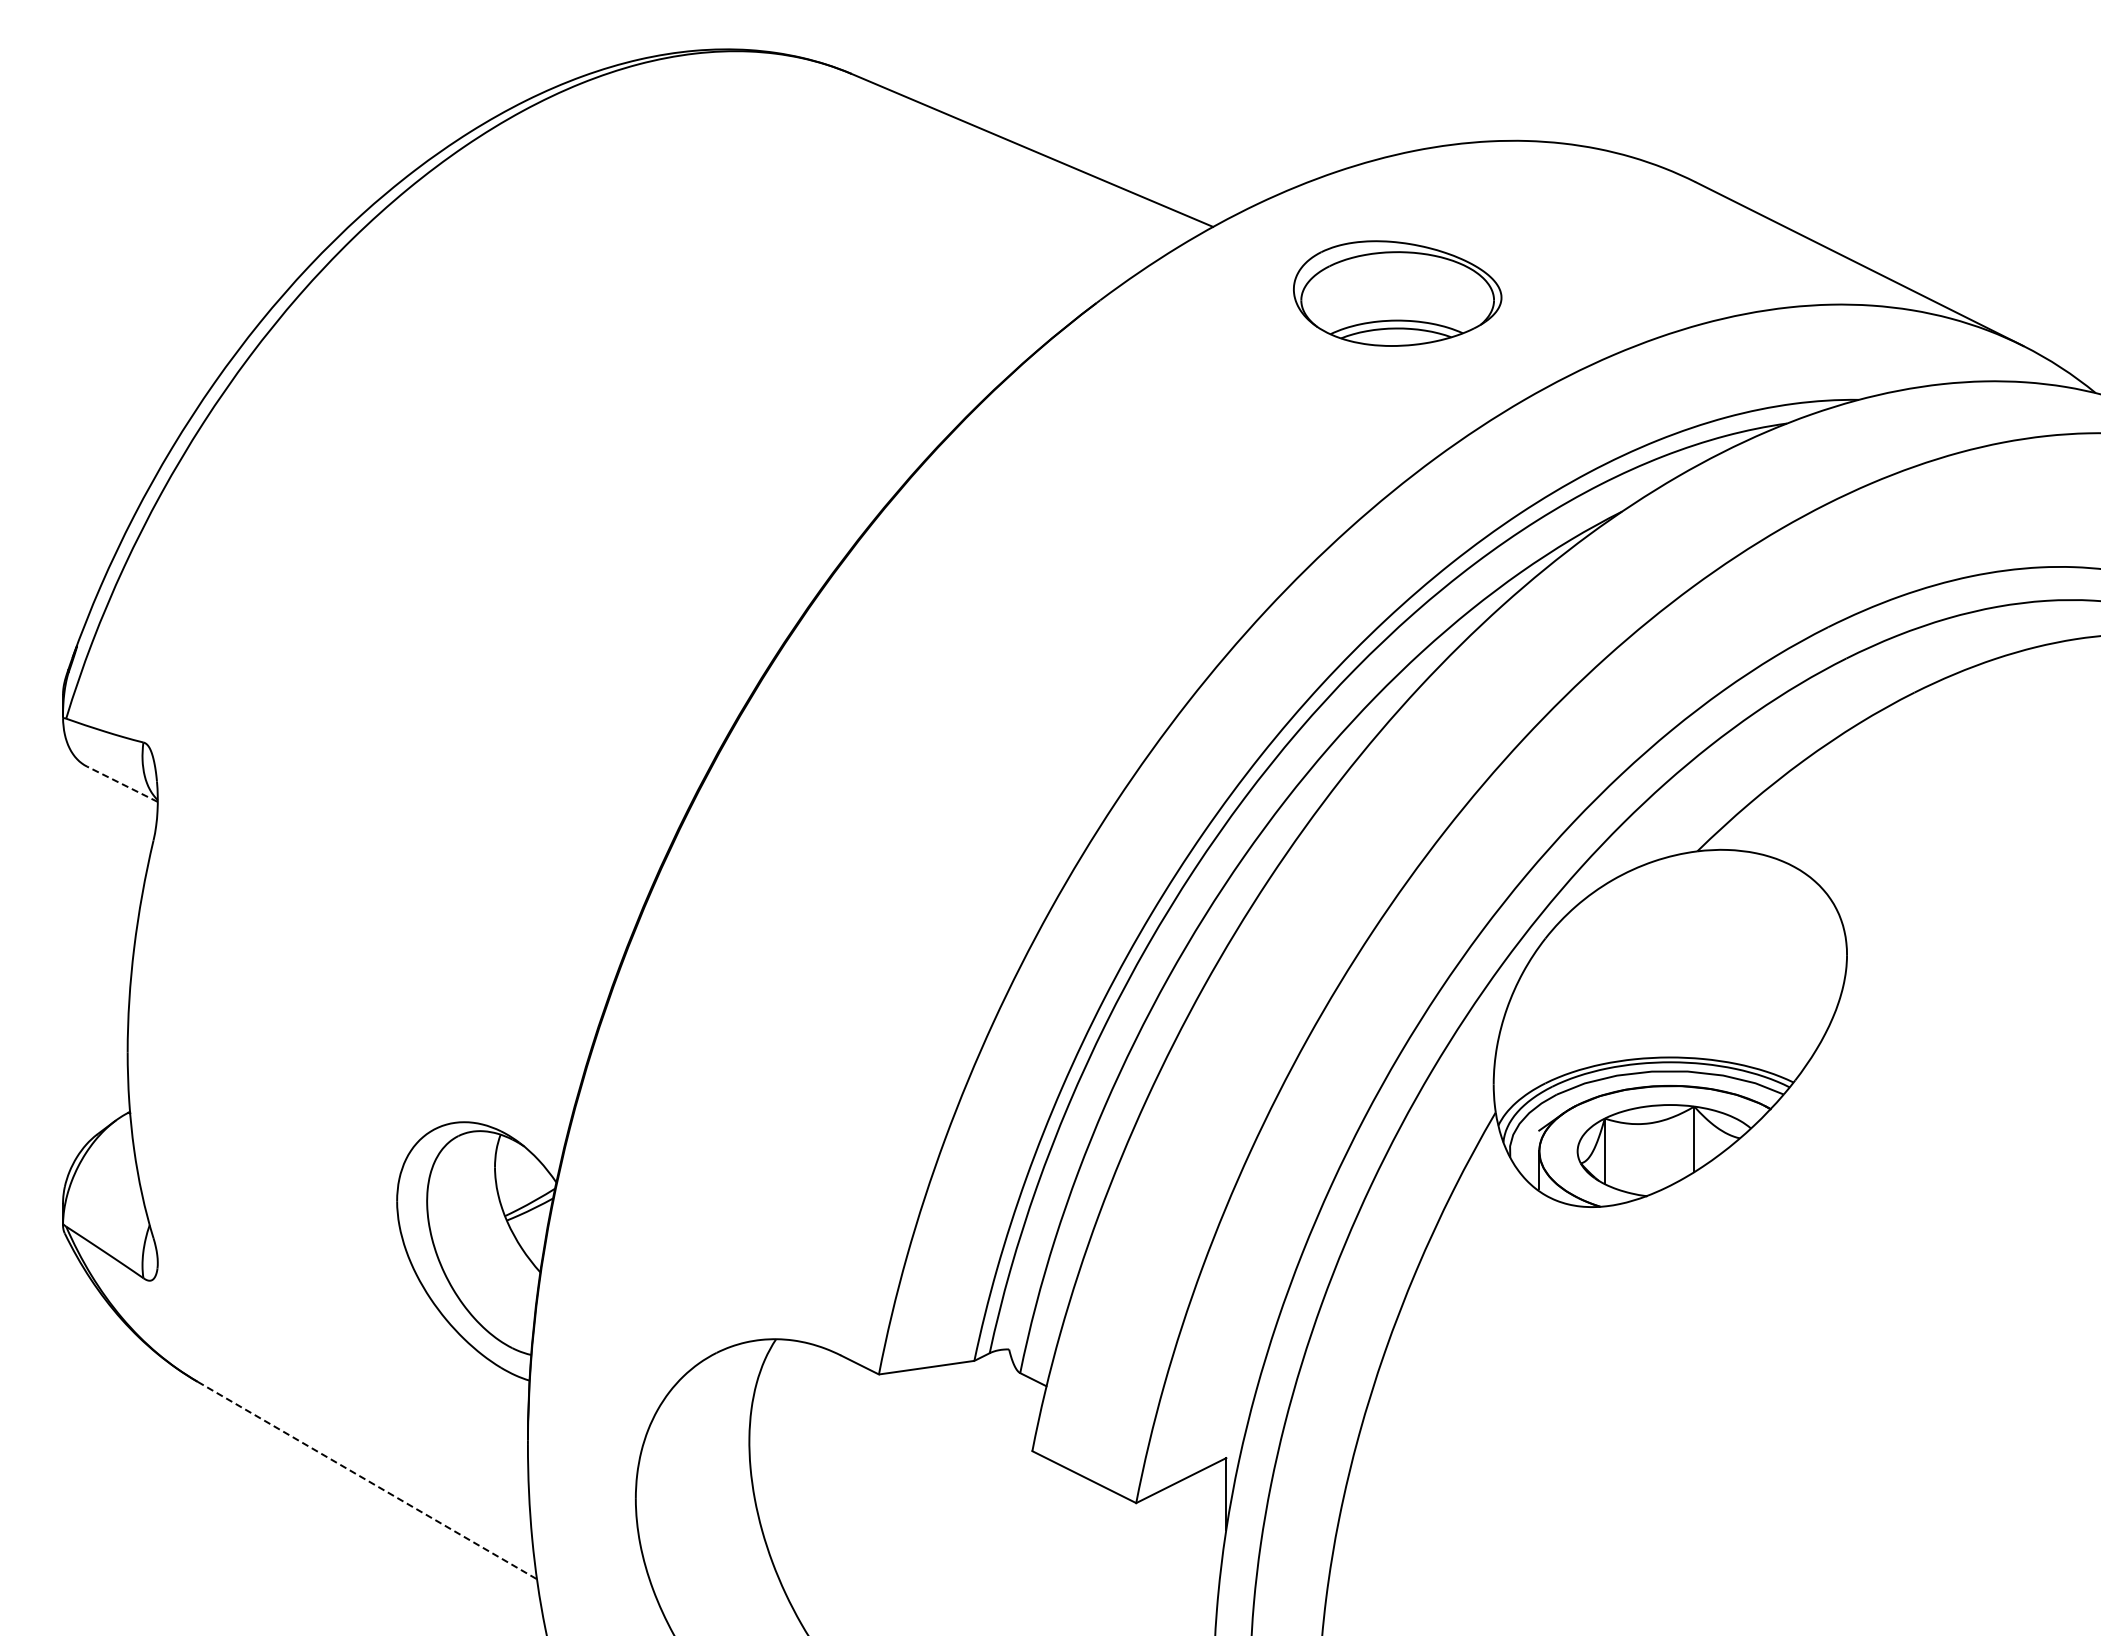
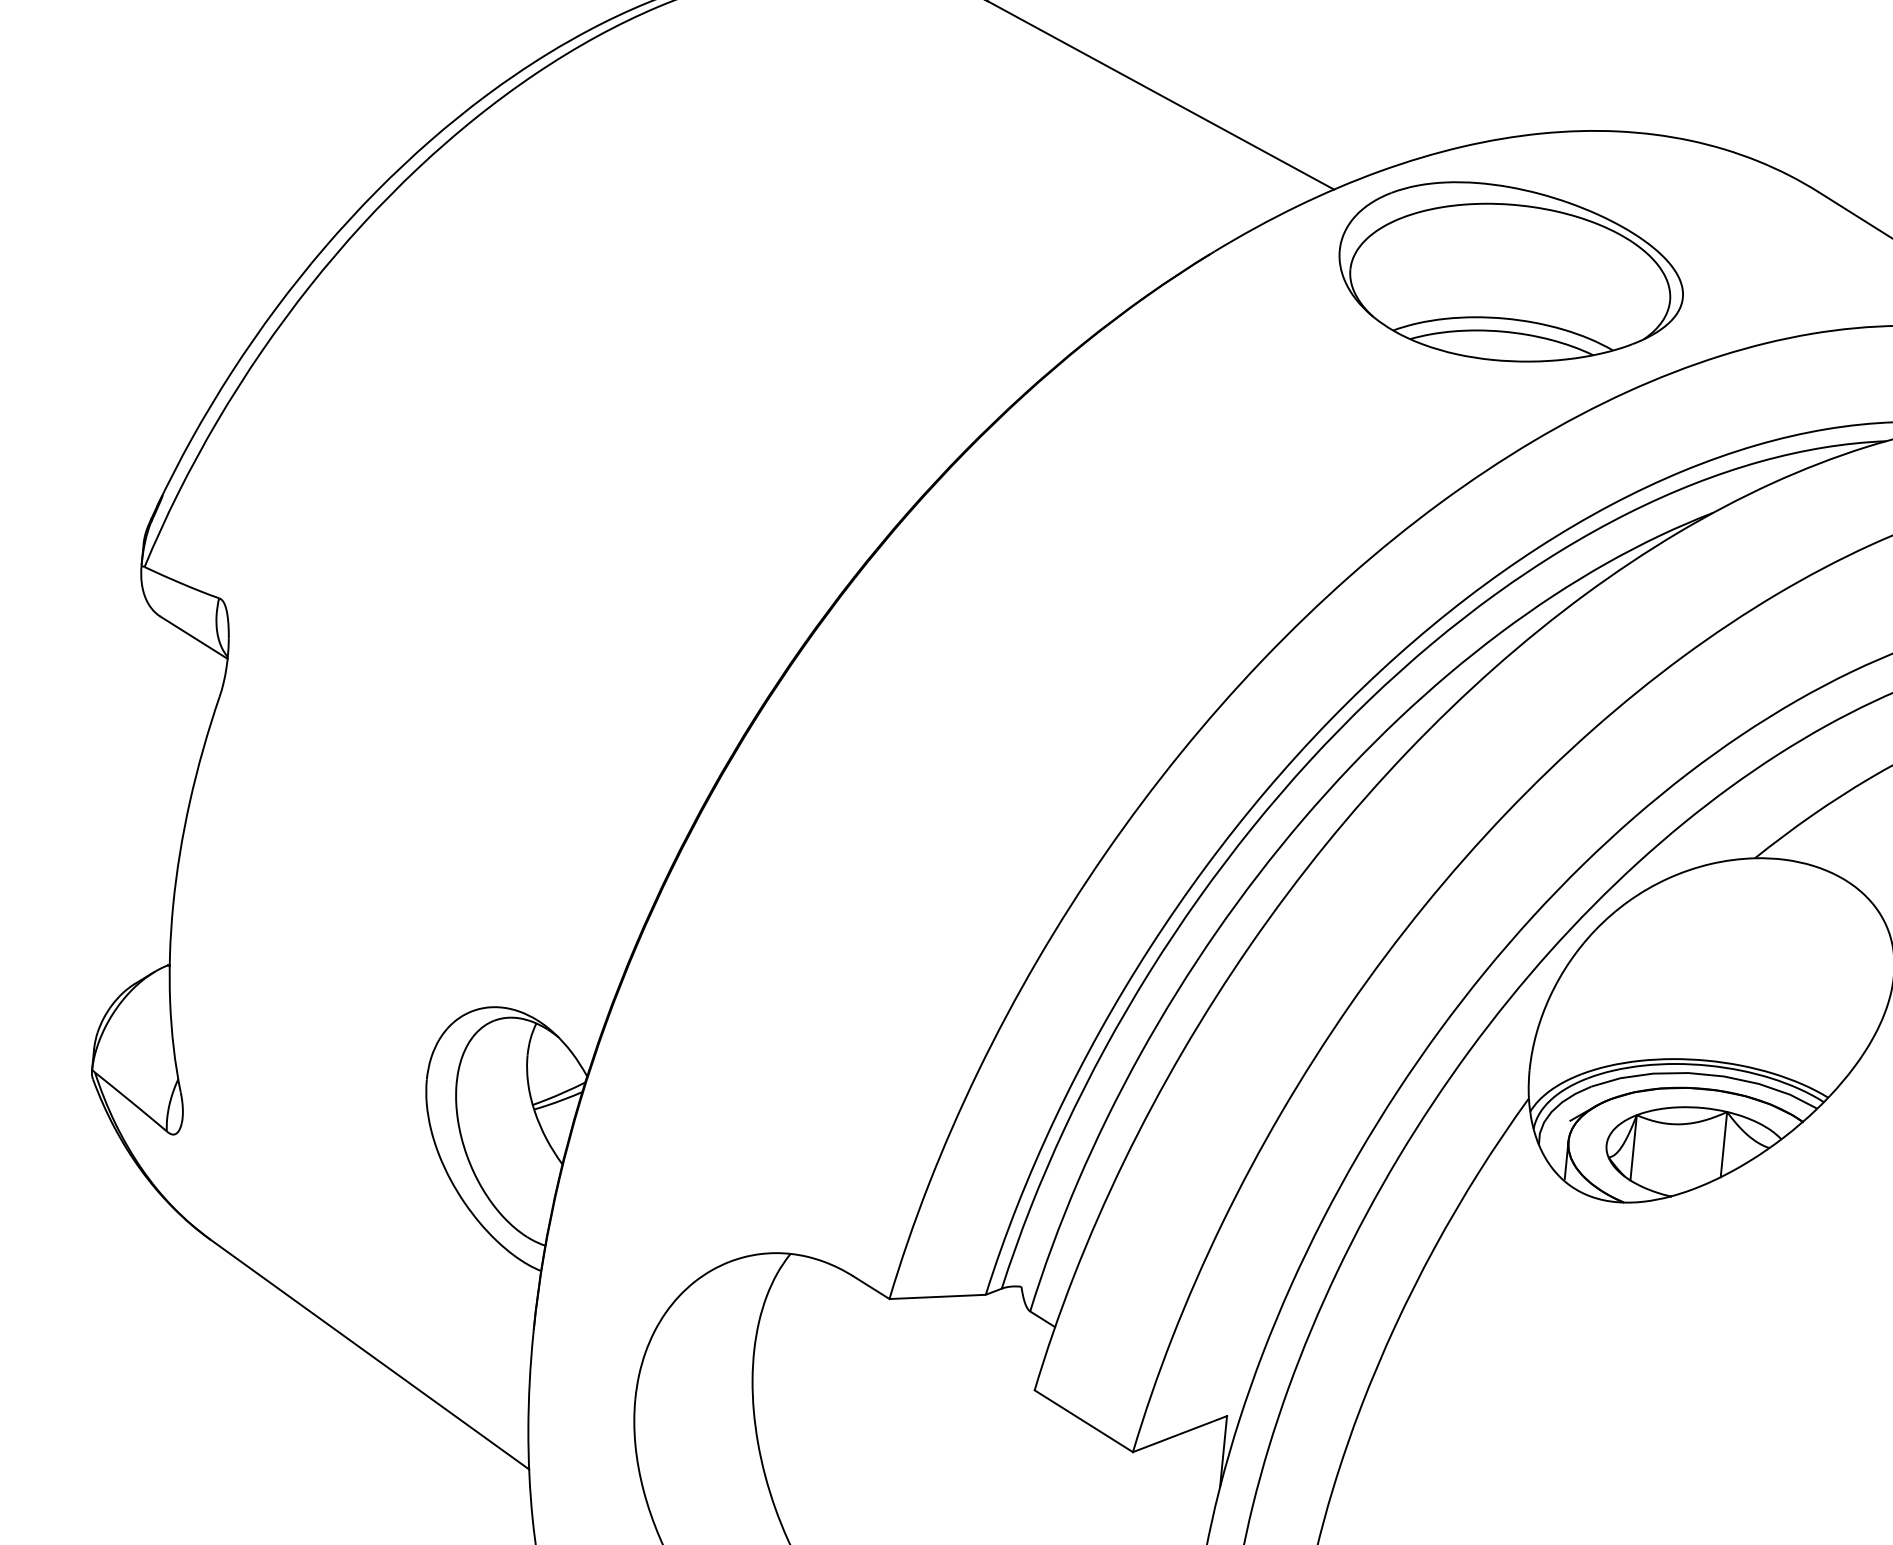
part: (1397, 293) -> (1511, 273), size x1.67
line: (122, 784) -> (194, 638), dashed -> solid
line: (367, 1480) -> (370, 1354), dashed -> solid

